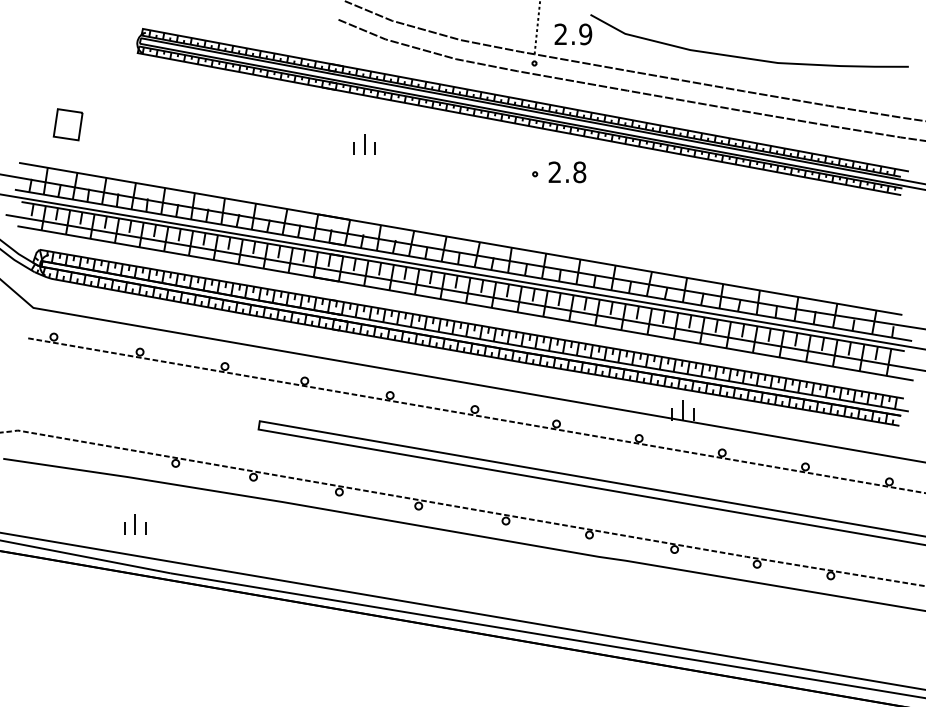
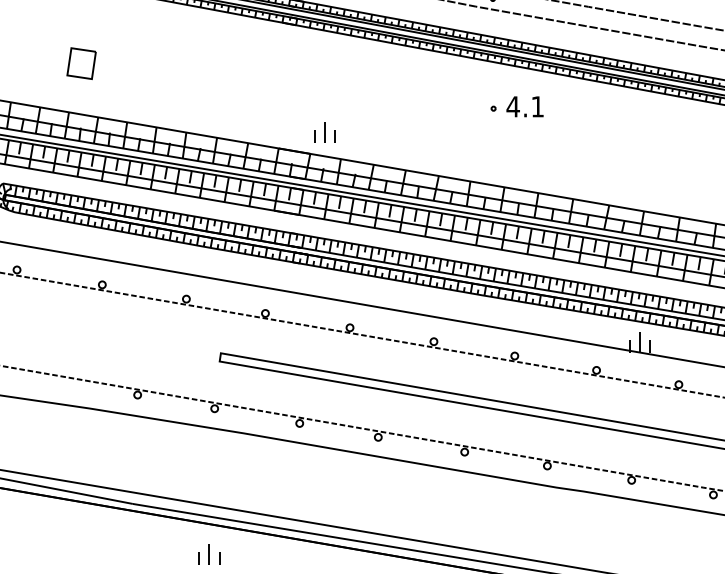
part: (67, 124) -> (80, 63), moved
part: (364, 144) -> (324, 132), moved
text: (567, 172) -> (525, 106), 2.8 -> 4.1
part: (135, 524) -> (209, 554), moved

